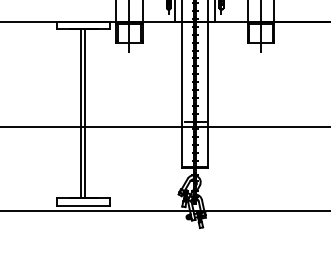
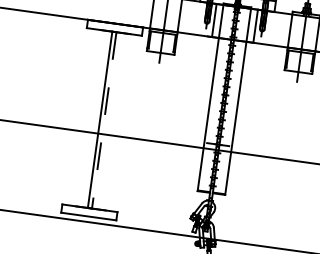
line: (85, 114) -> (104, 121), solid -> dashed

